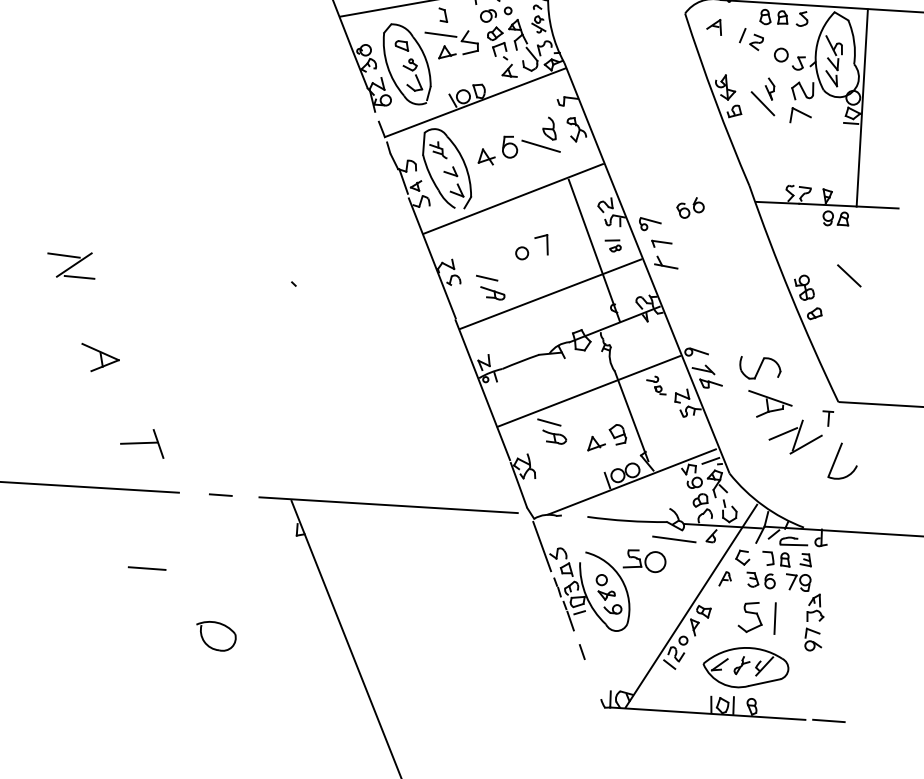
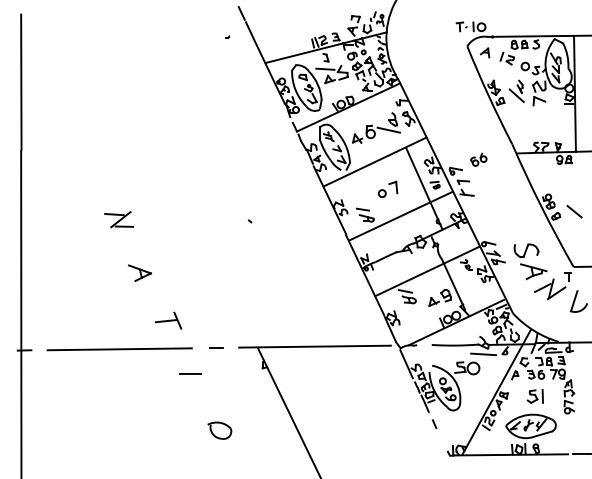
line: (849, 275) -> (574, 211), moved
line: (147, 567) -> (190, 373), moved
part: (755, 617) -> (534, 396), size x0.71

